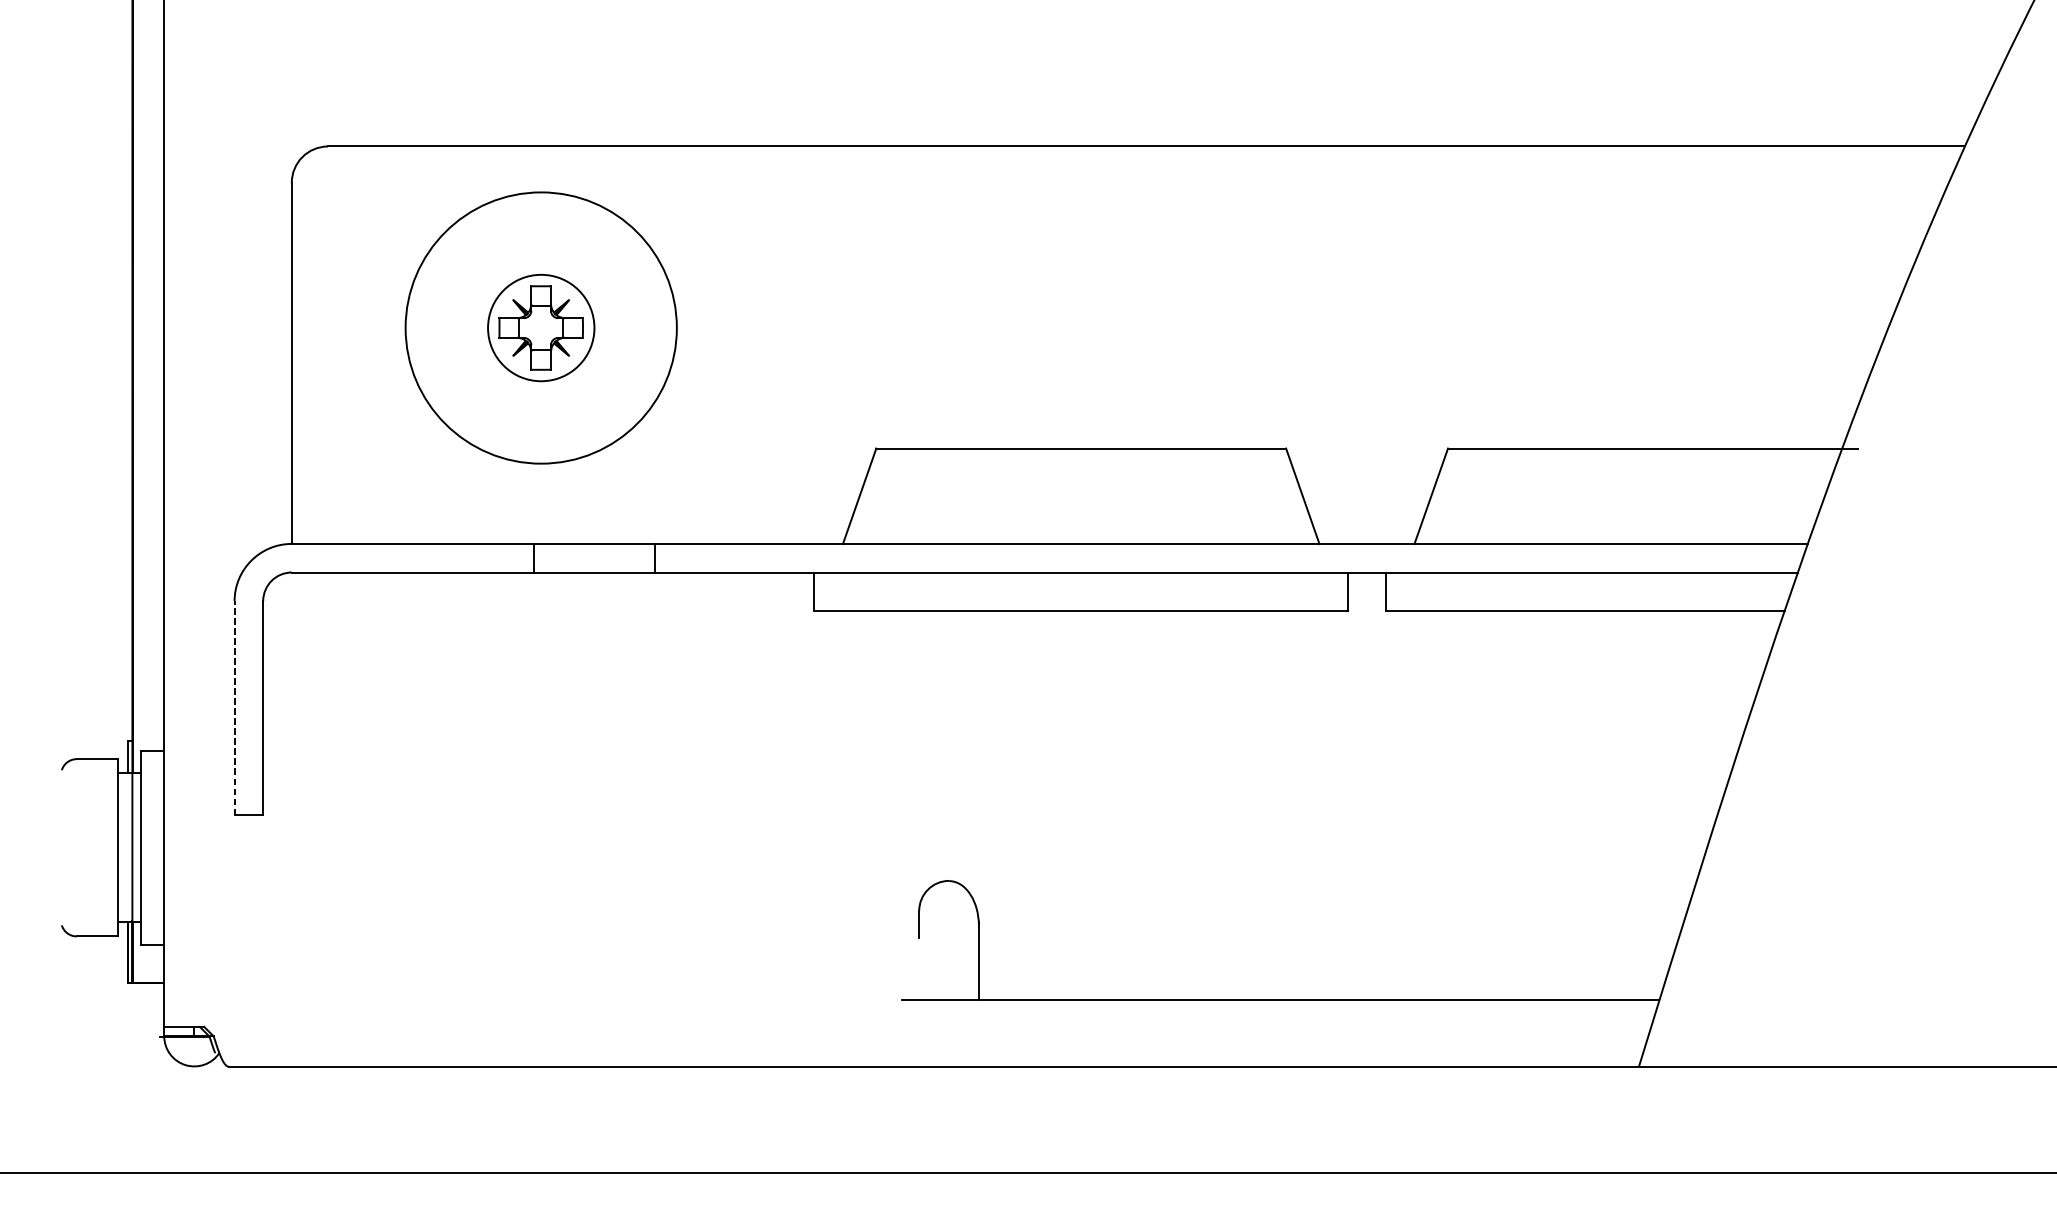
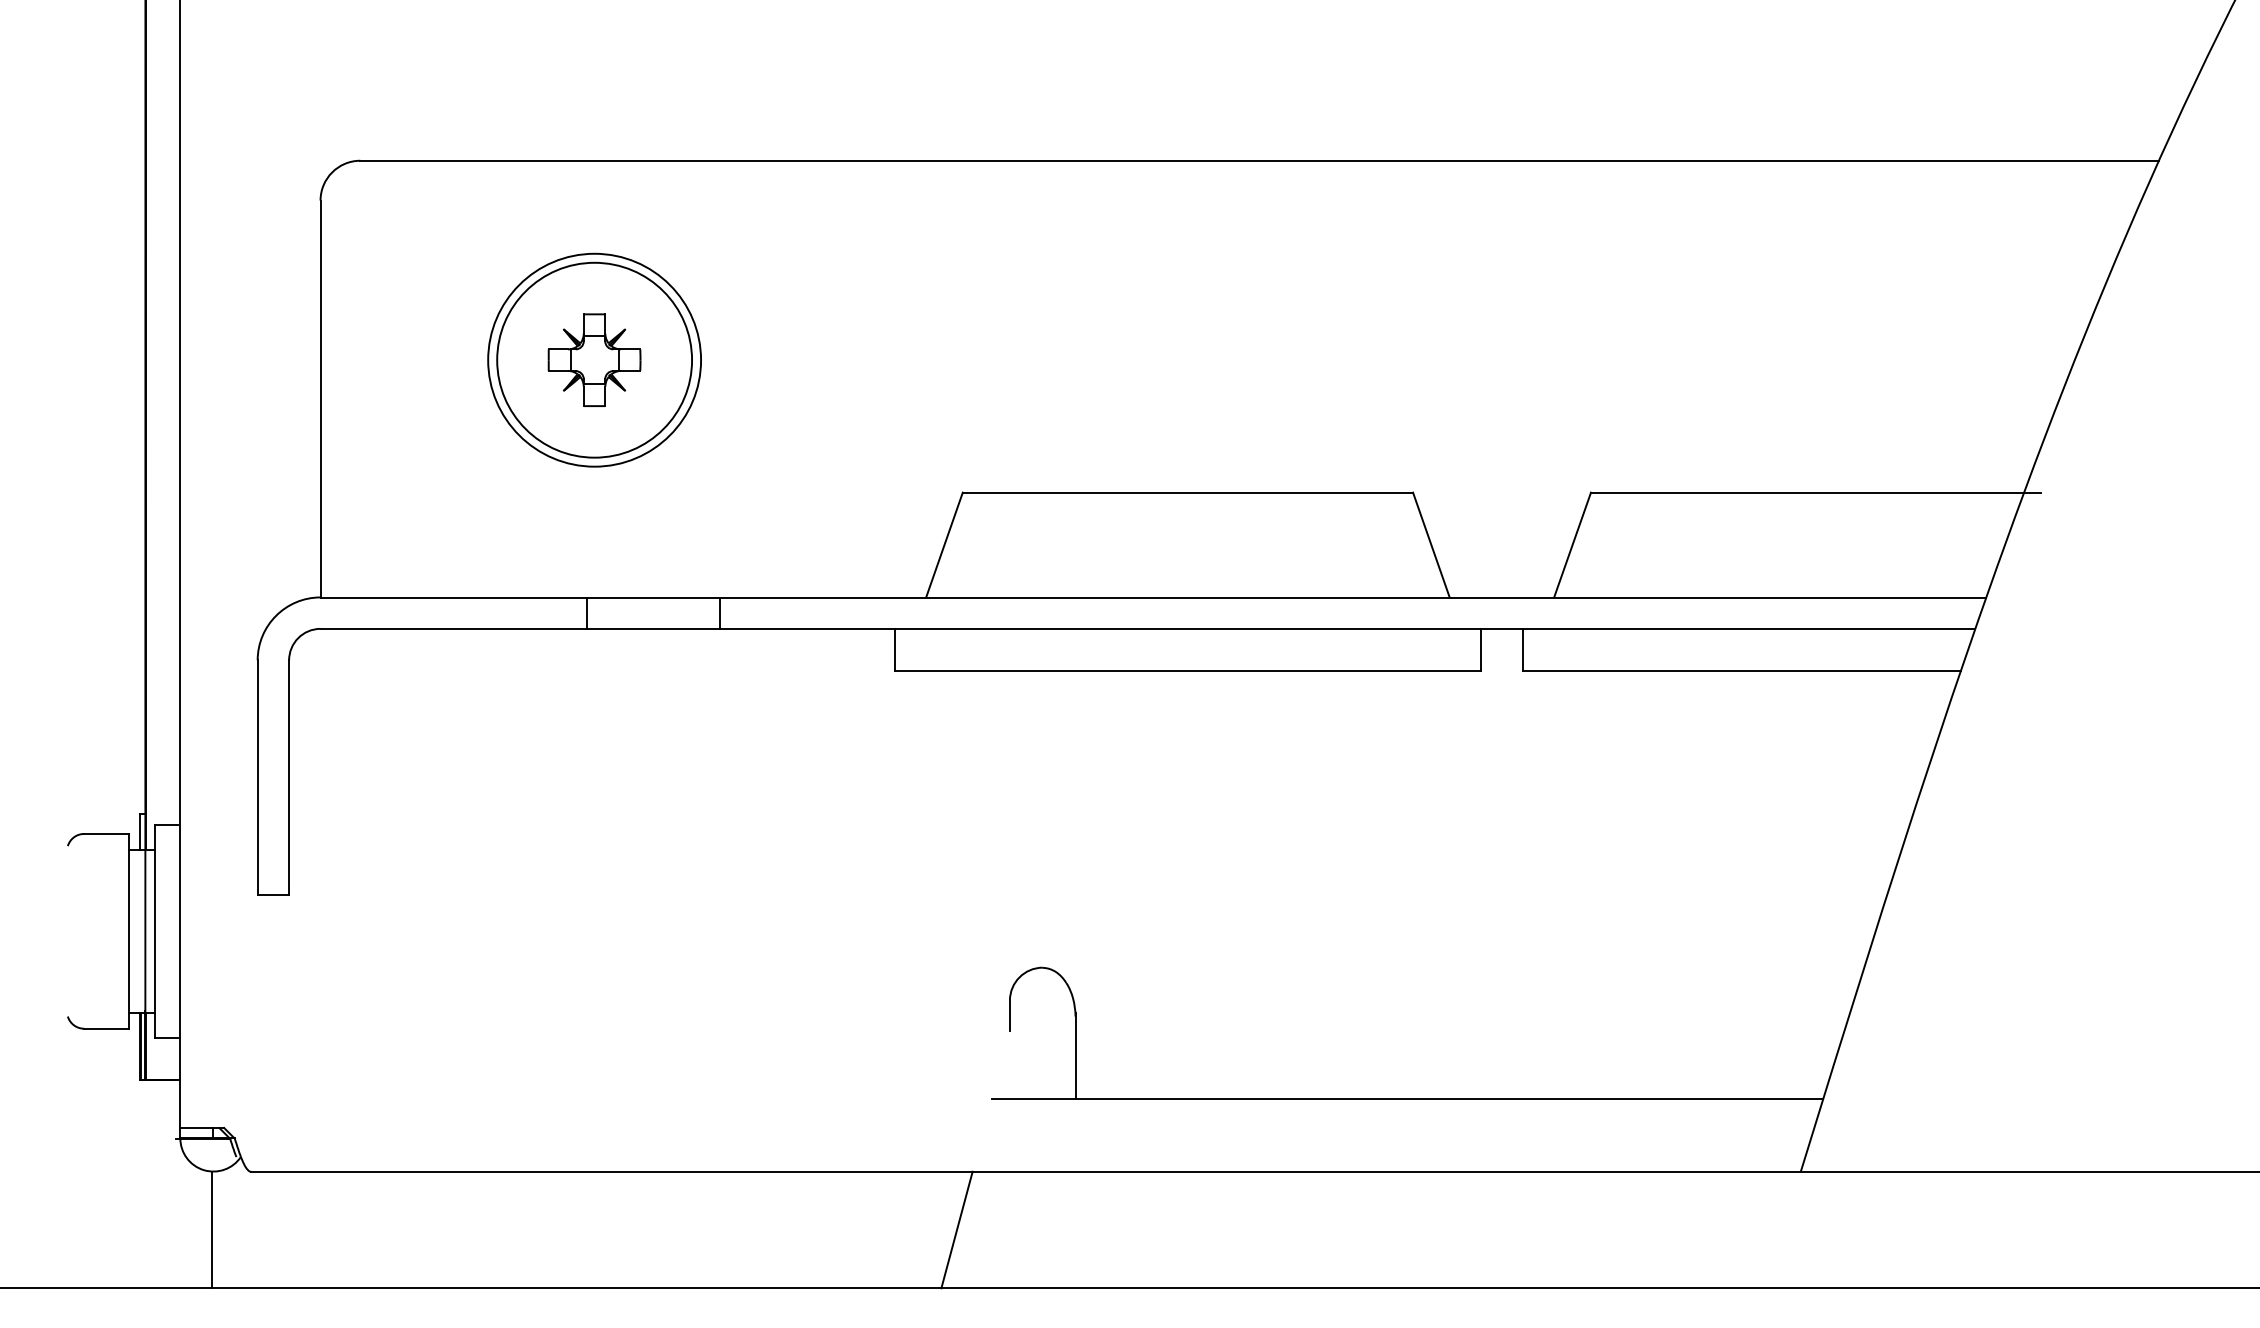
circle: (541, 327) -> (594, 359), size x0.71
circle: (541, 327) -> (594, 359), size x1.67
line: (234, 707) -> (257, 777), dashed -> solid
line: (193, 1119) -> (212, 1229), added
line: (870, 1119) -> (956, 1229), added

